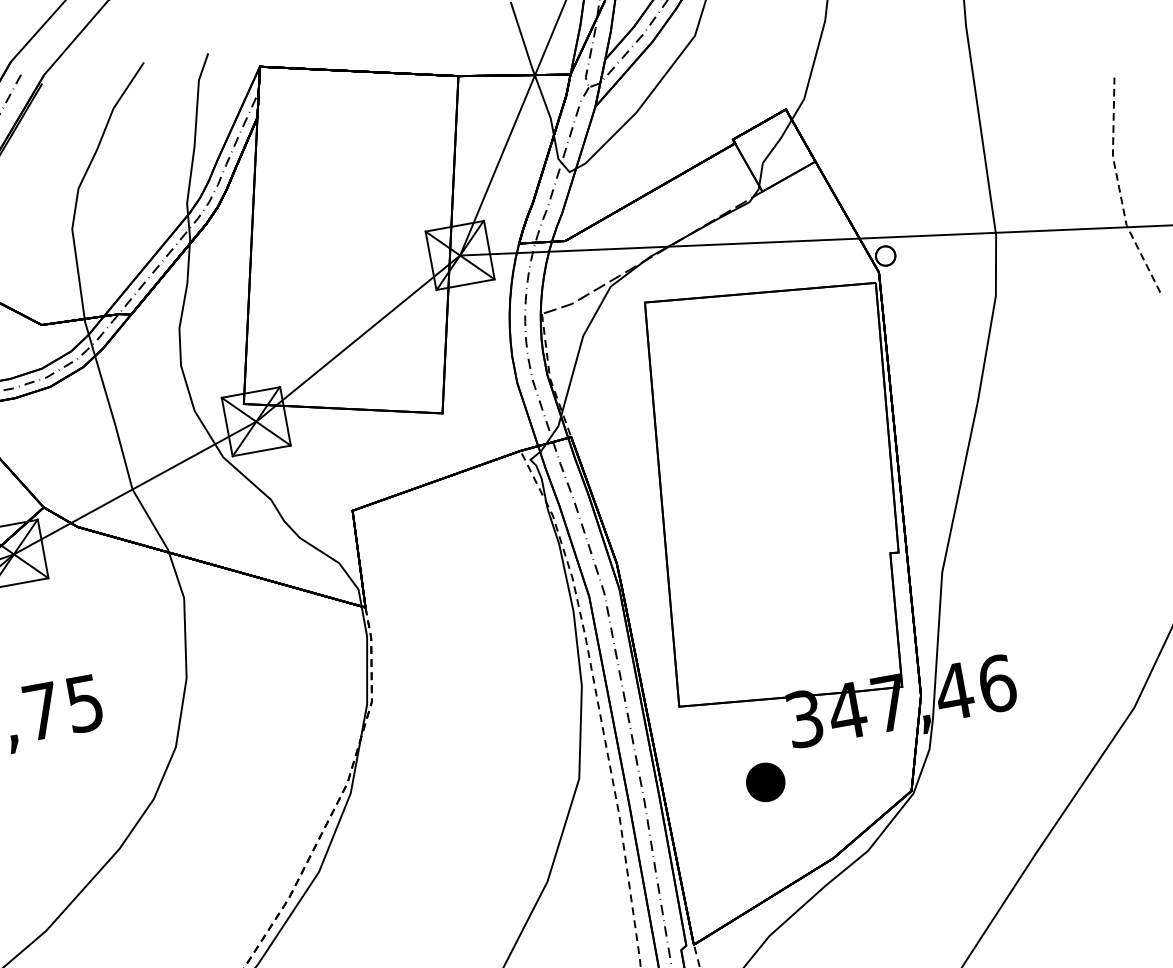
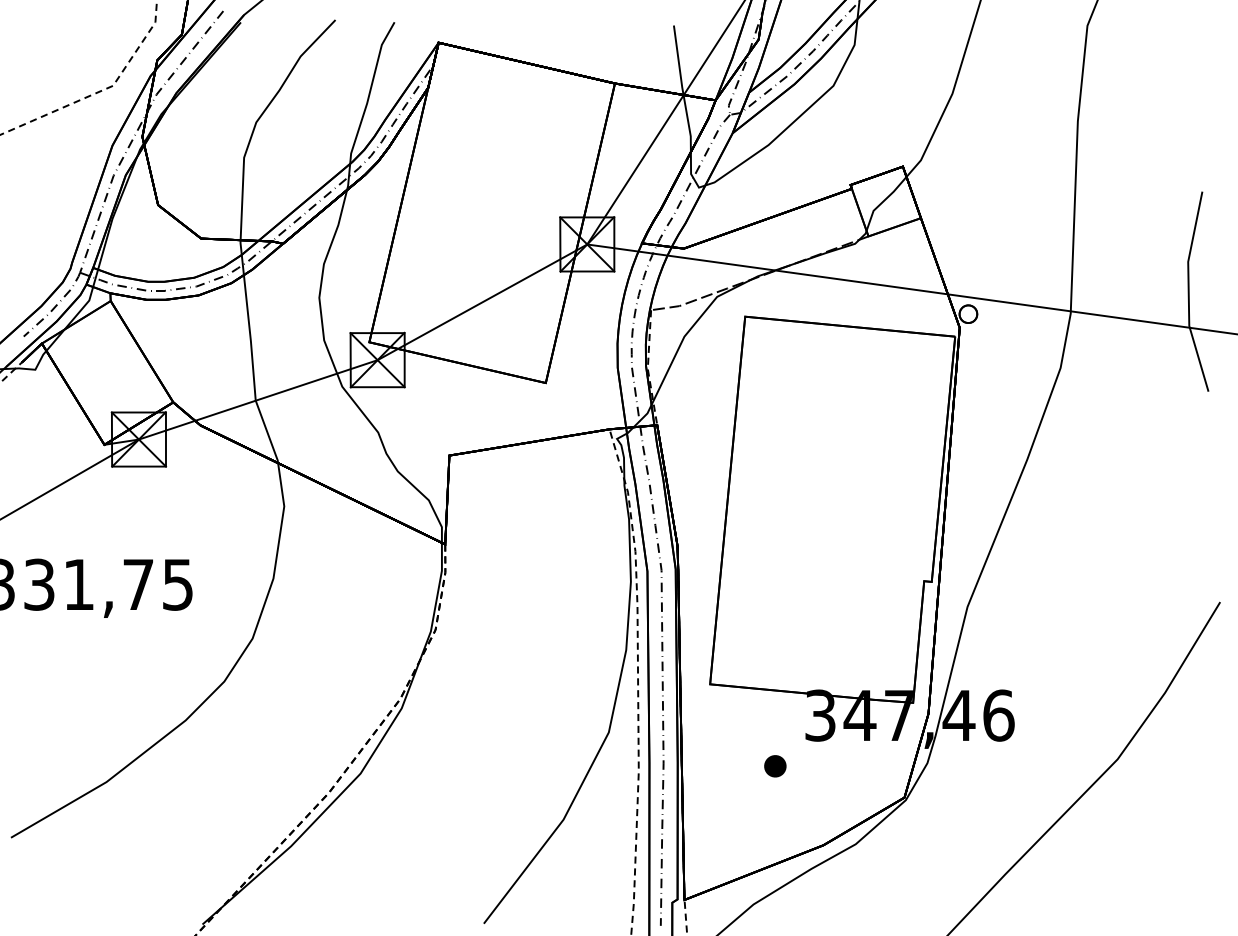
line: (1119, 189) -> (1188, 292), dashed -> solid
part: (766, 782) -> (775, 766), size x0.62

